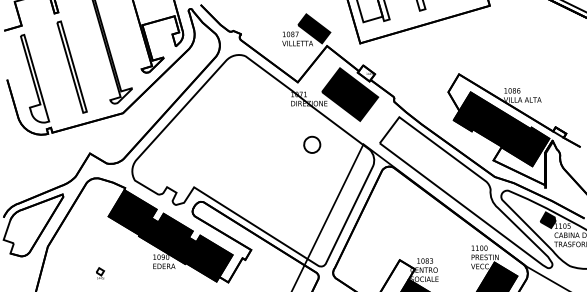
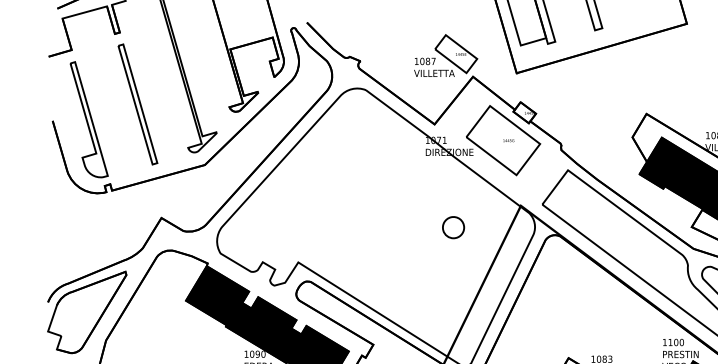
fill: (314, 28) -> (456, 53), removed
fill: (350, 94) -> (503, 140), removed
part: (312, 144) -> (453, 227), moved

